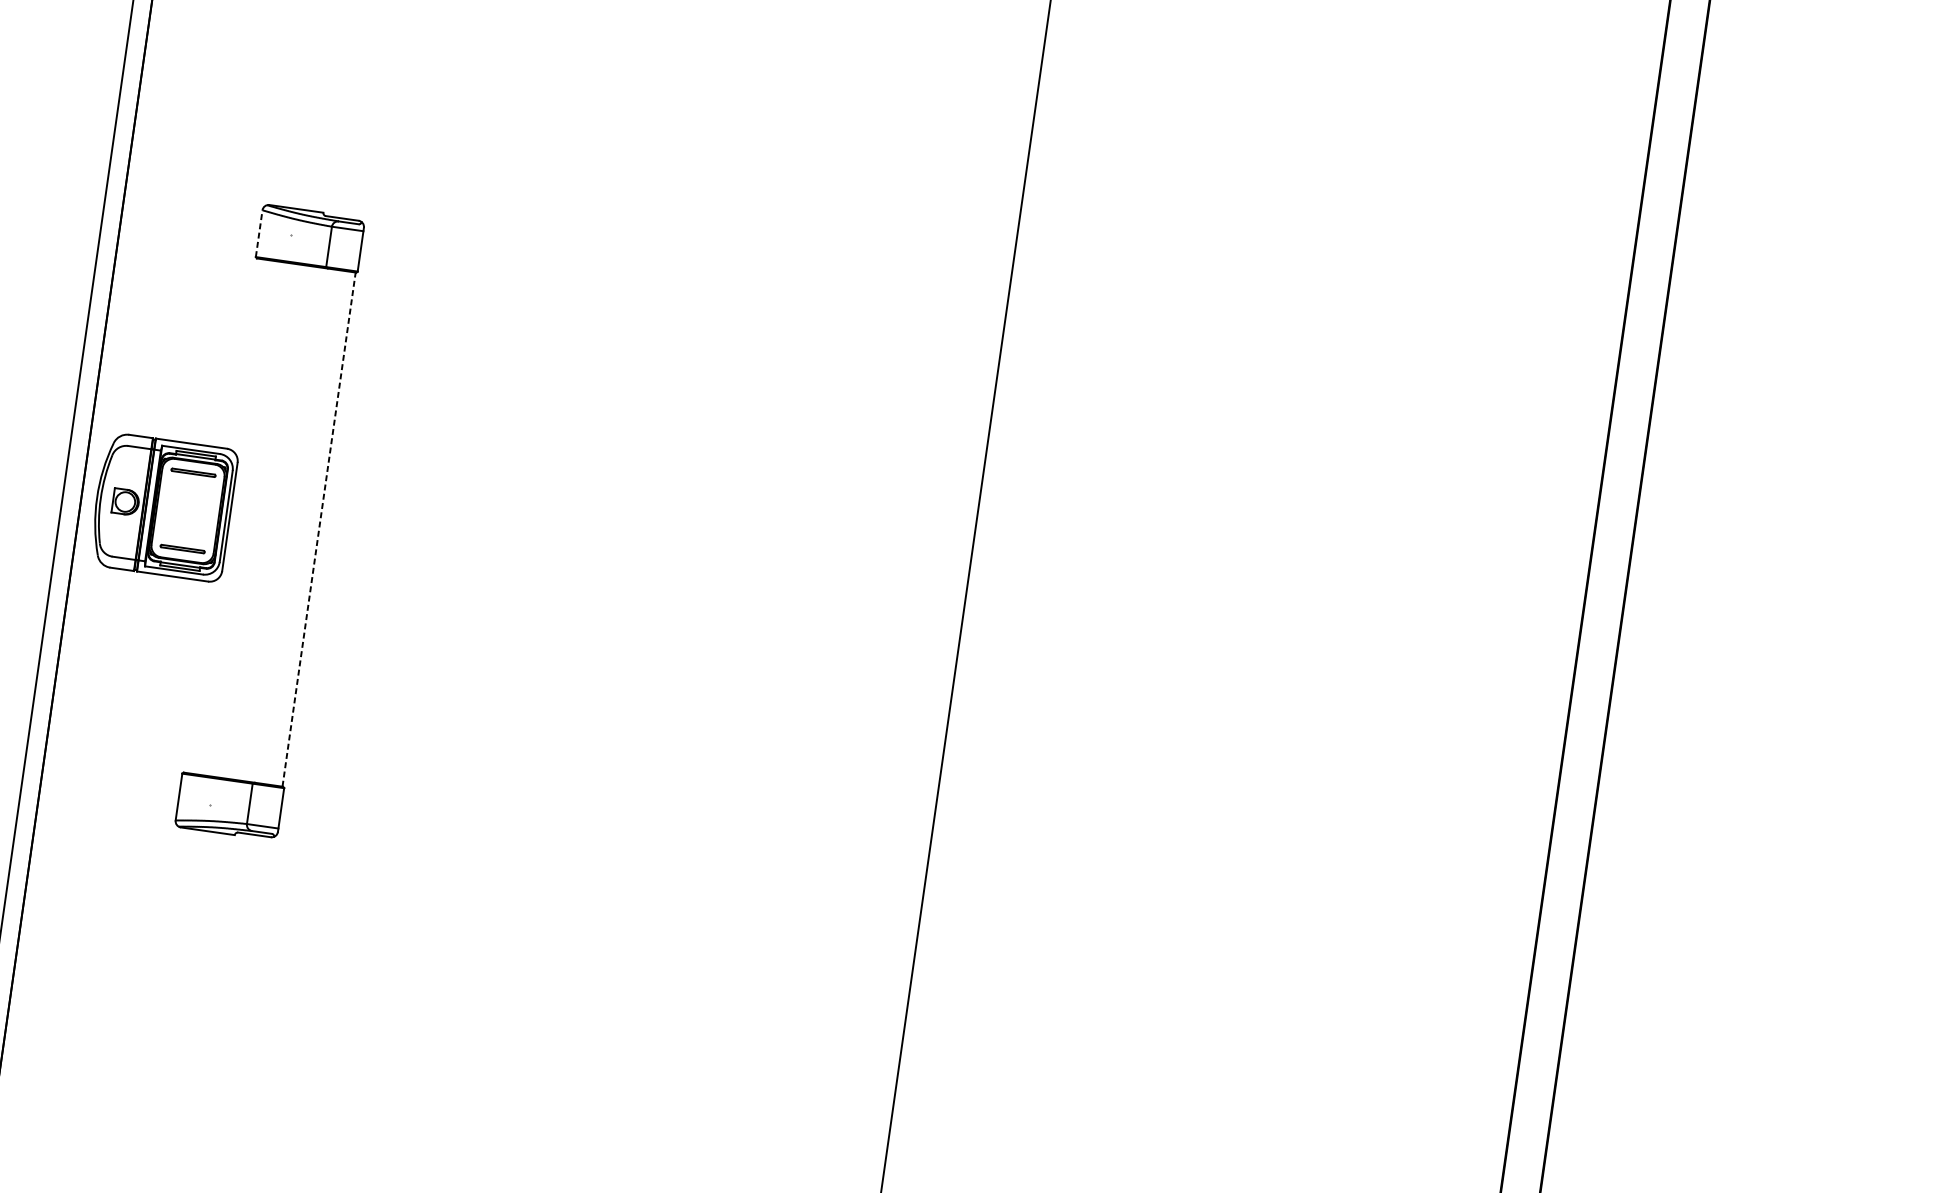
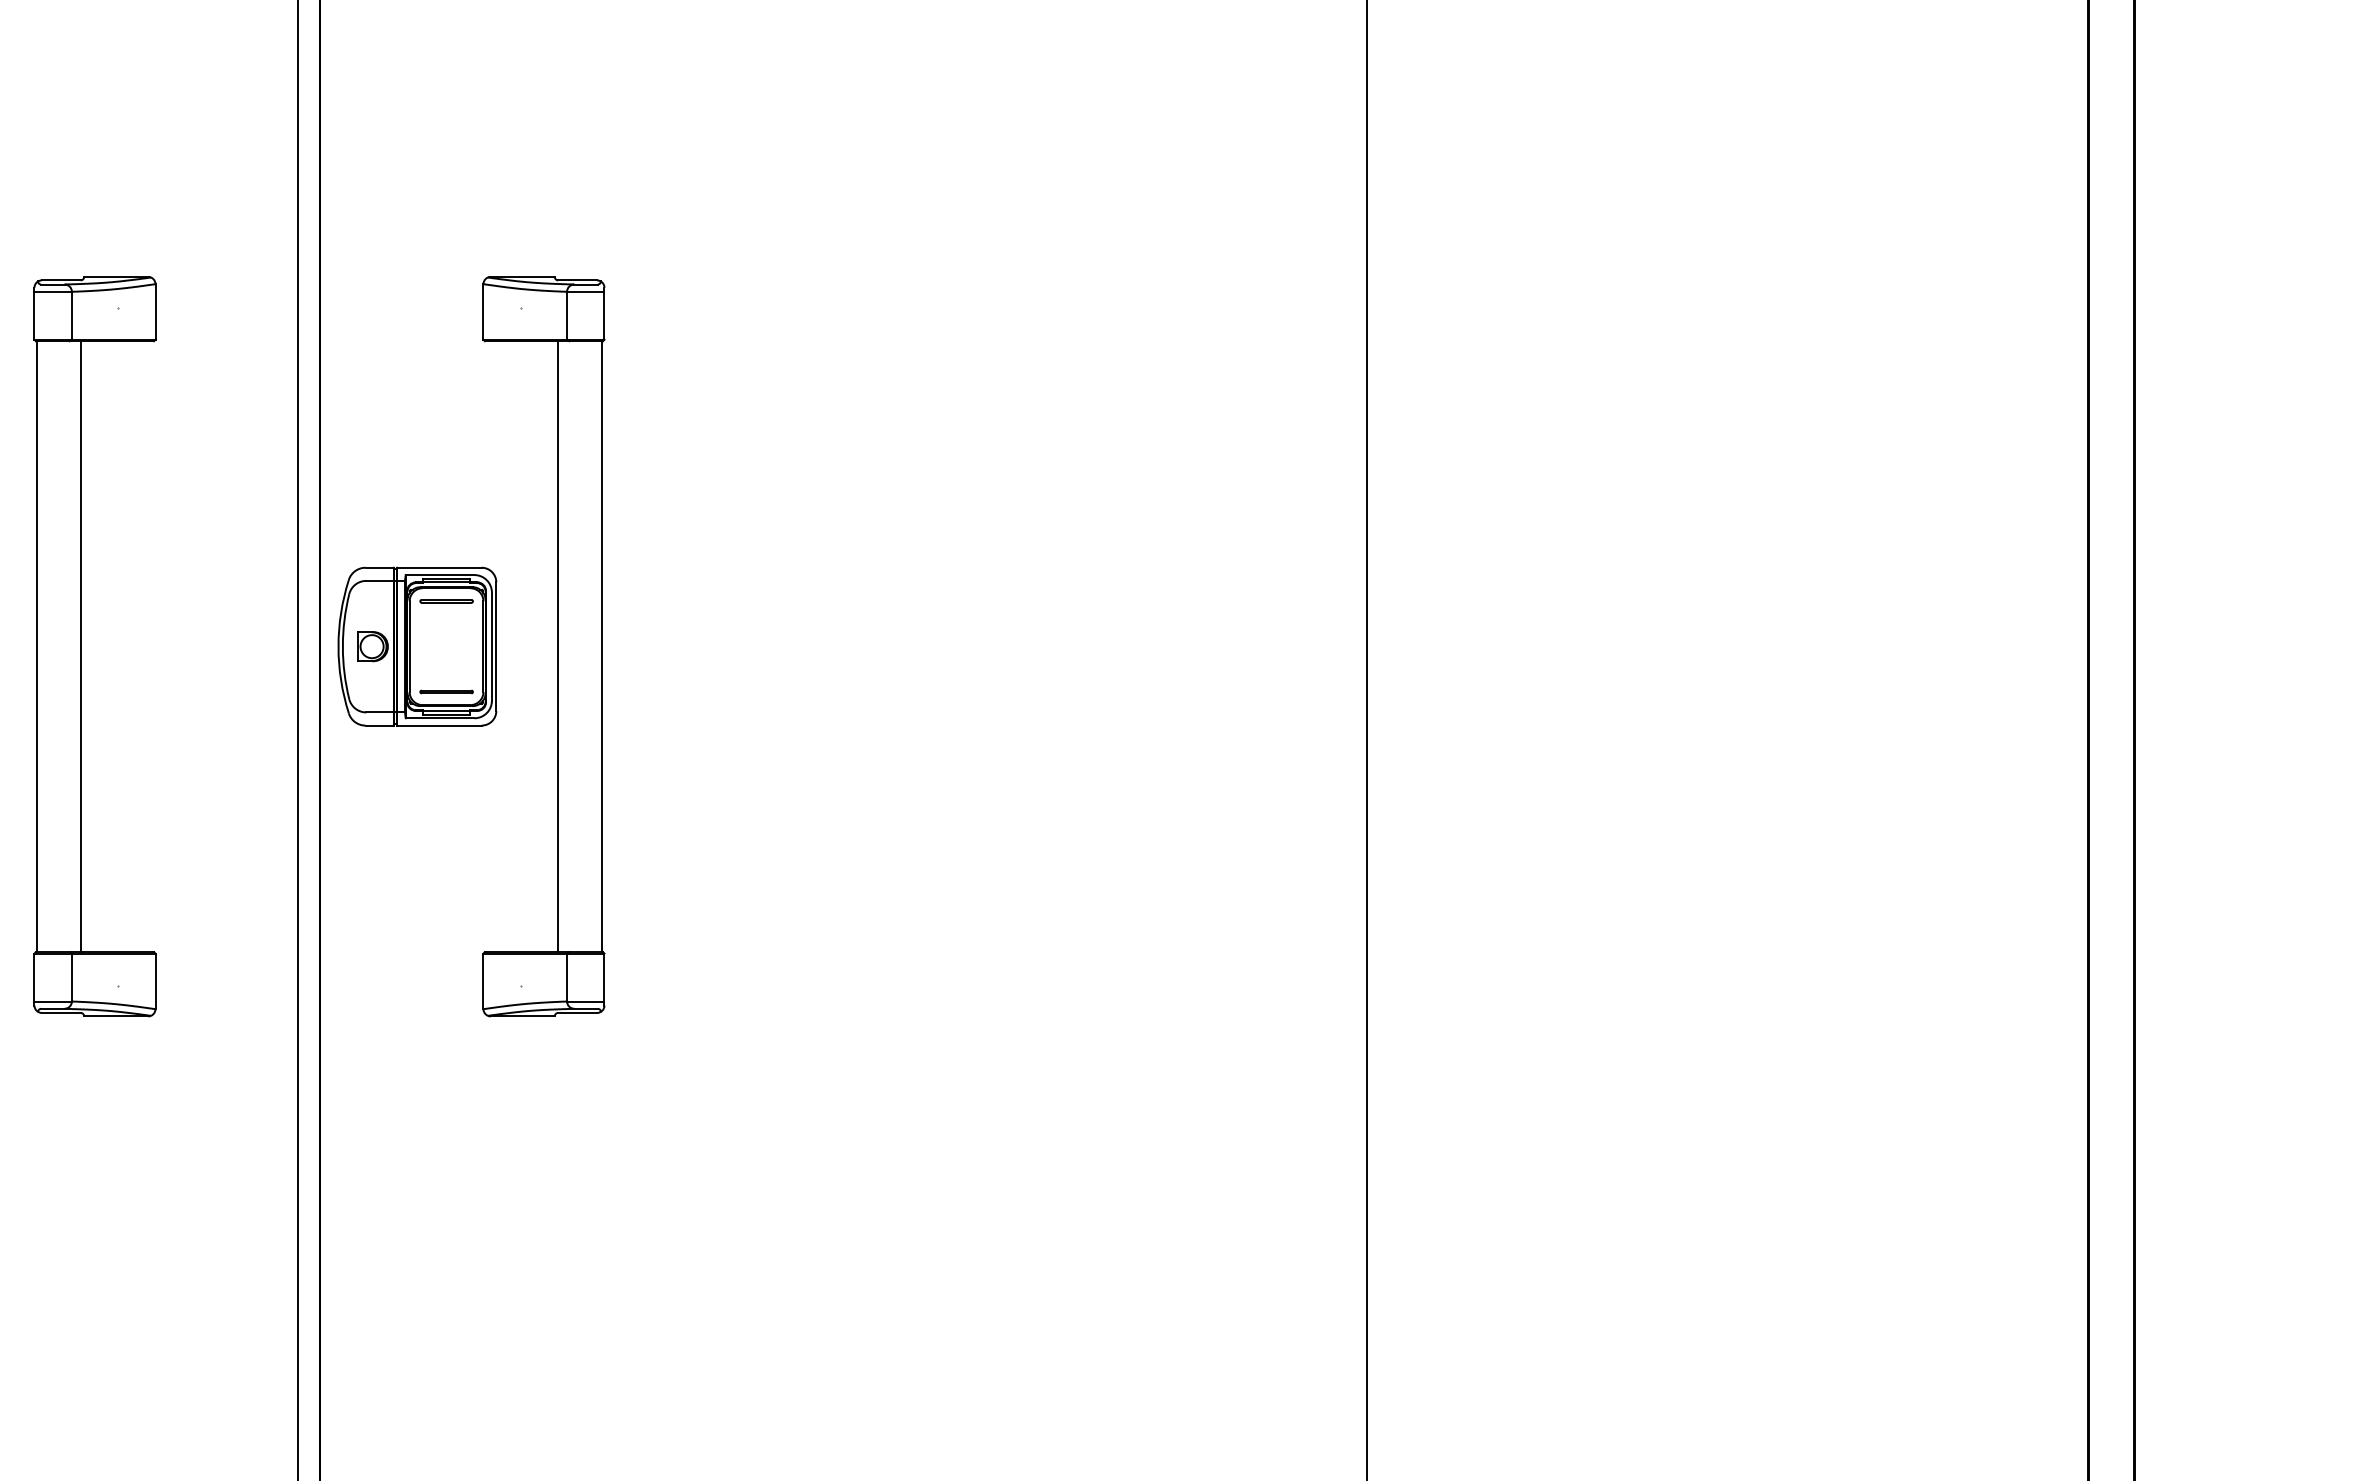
line: (259, 233) -> (483, 311), dashed -> solid
line: (282, 524) -> (558, 646), added
line: (319, 529) -> (602, 646), dashed -> solid

